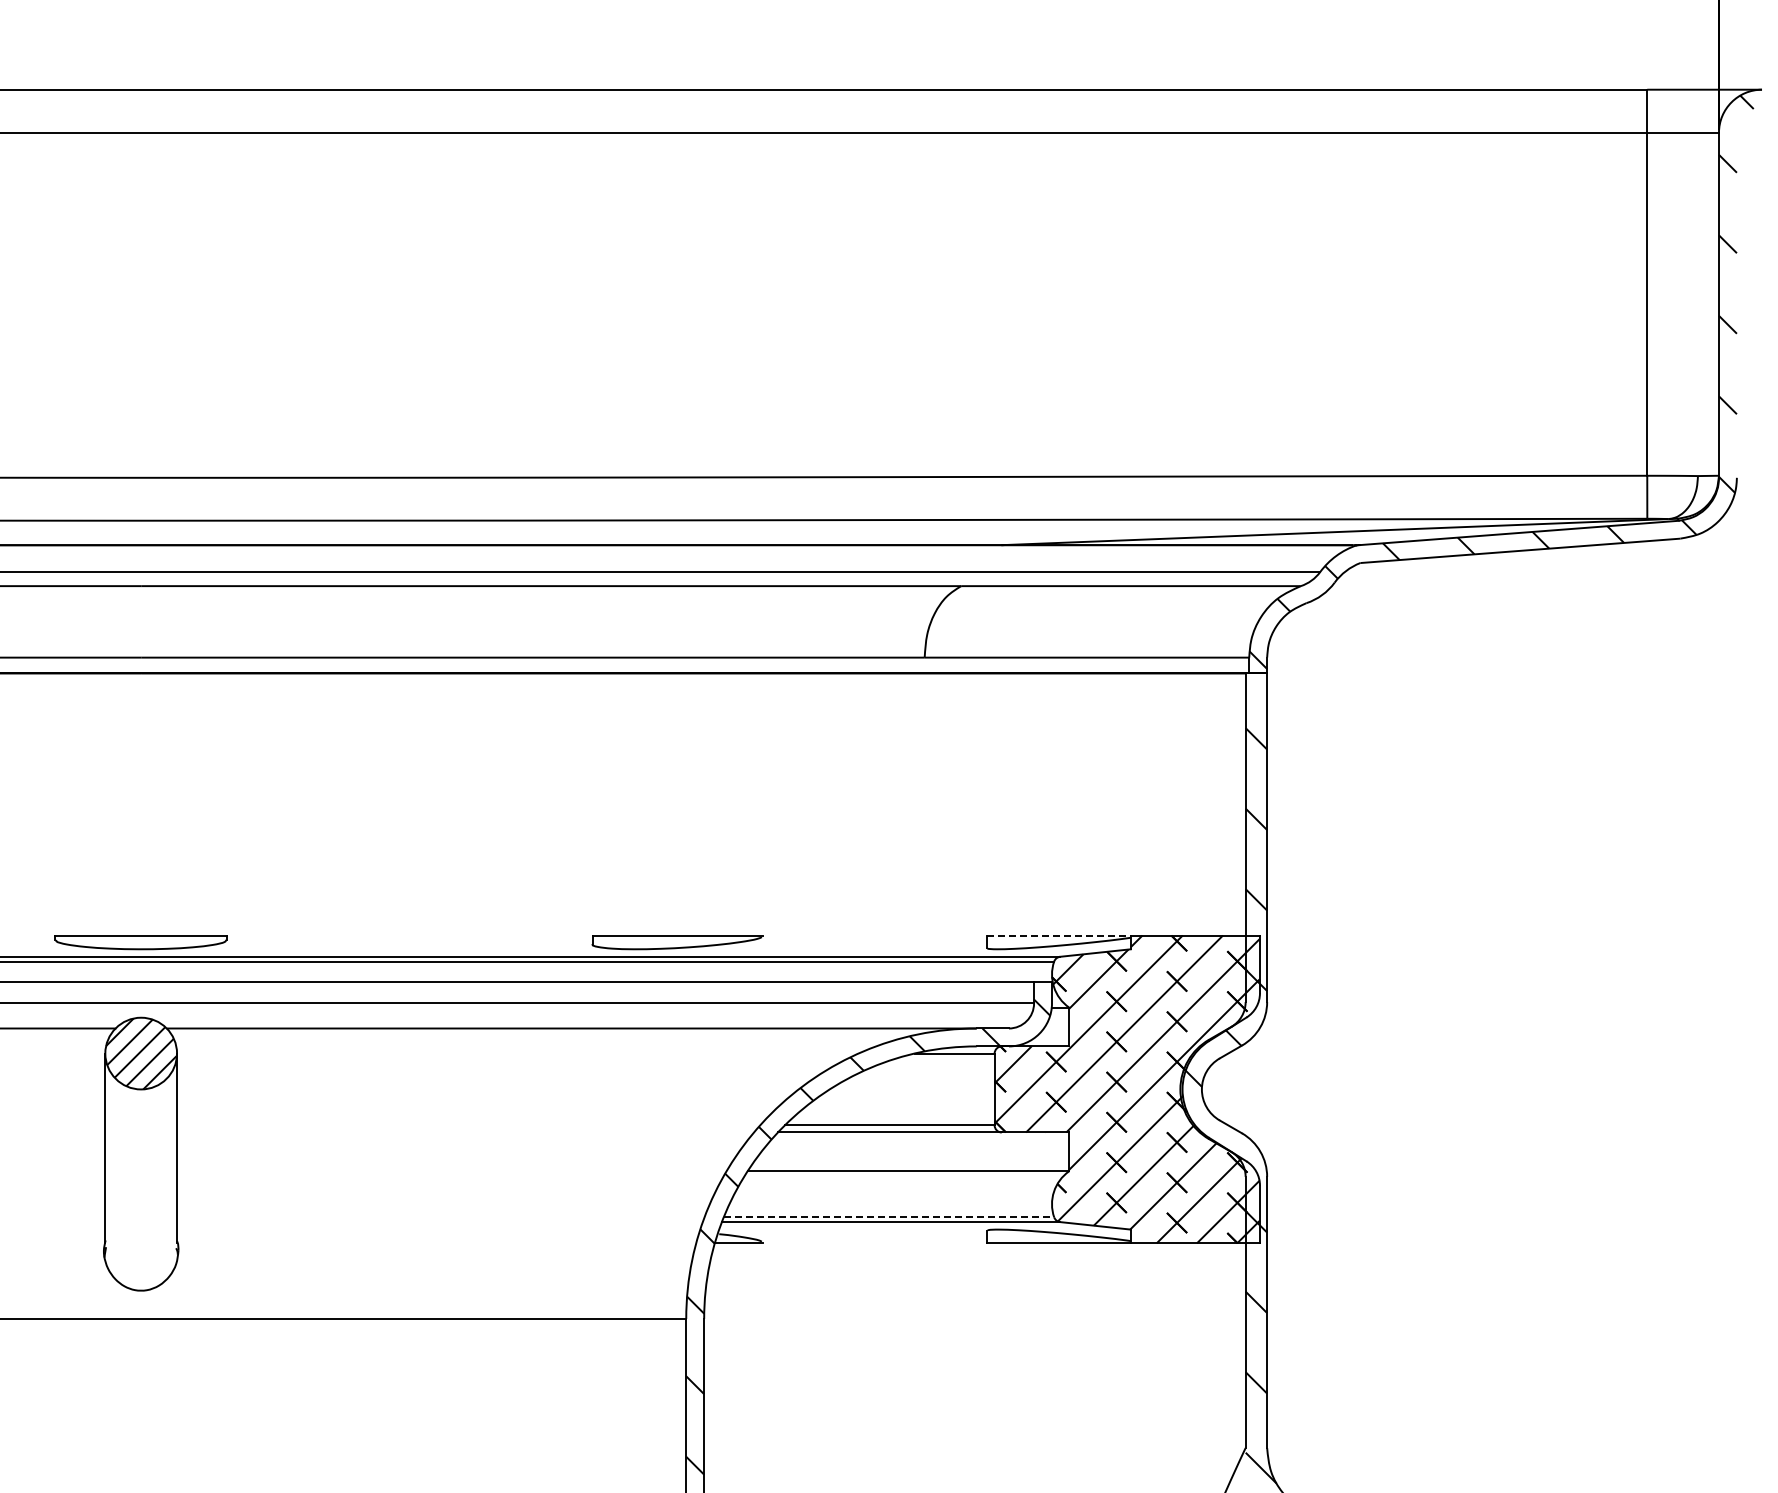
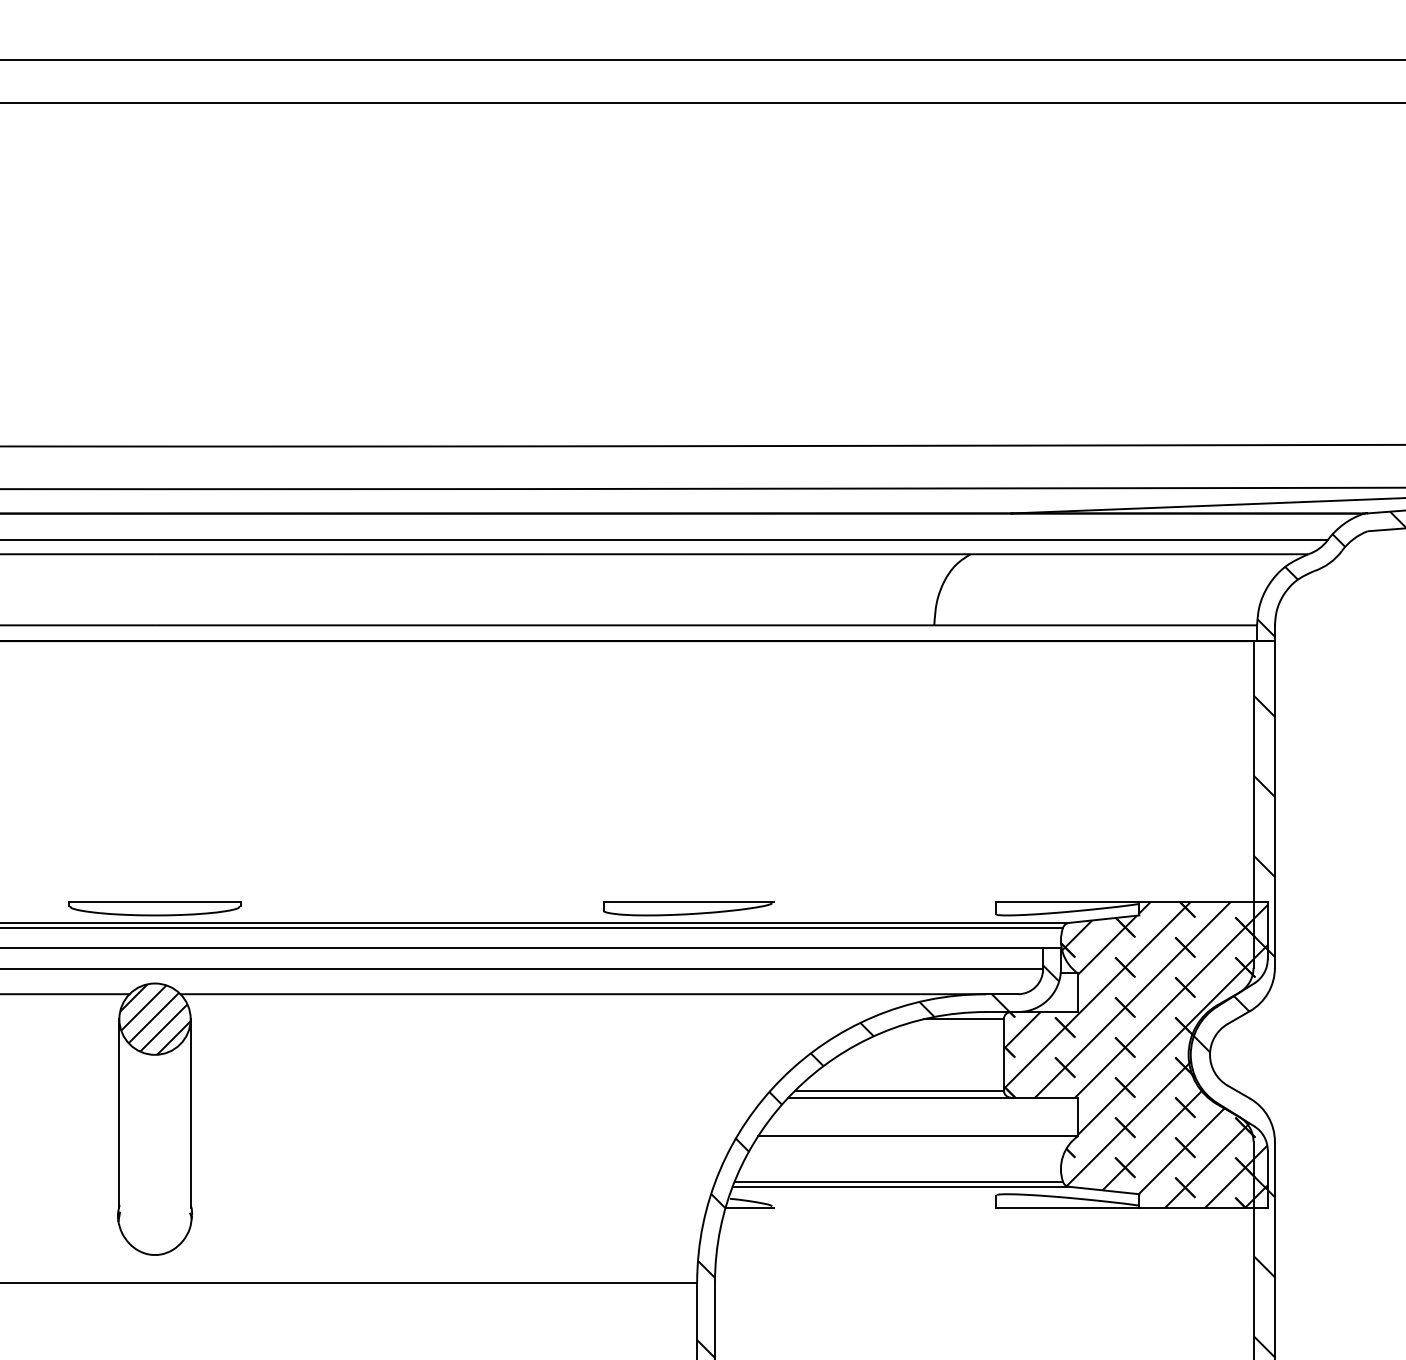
line: (1059, 935) -> (1068, 901), dashed -> solid
line: (889, 1217) -> (899, 1182), dashed -> solid

